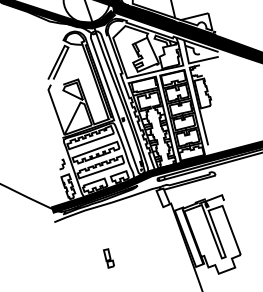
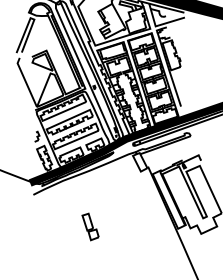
part: (108, 258) -> (90, 226), size x1.43

